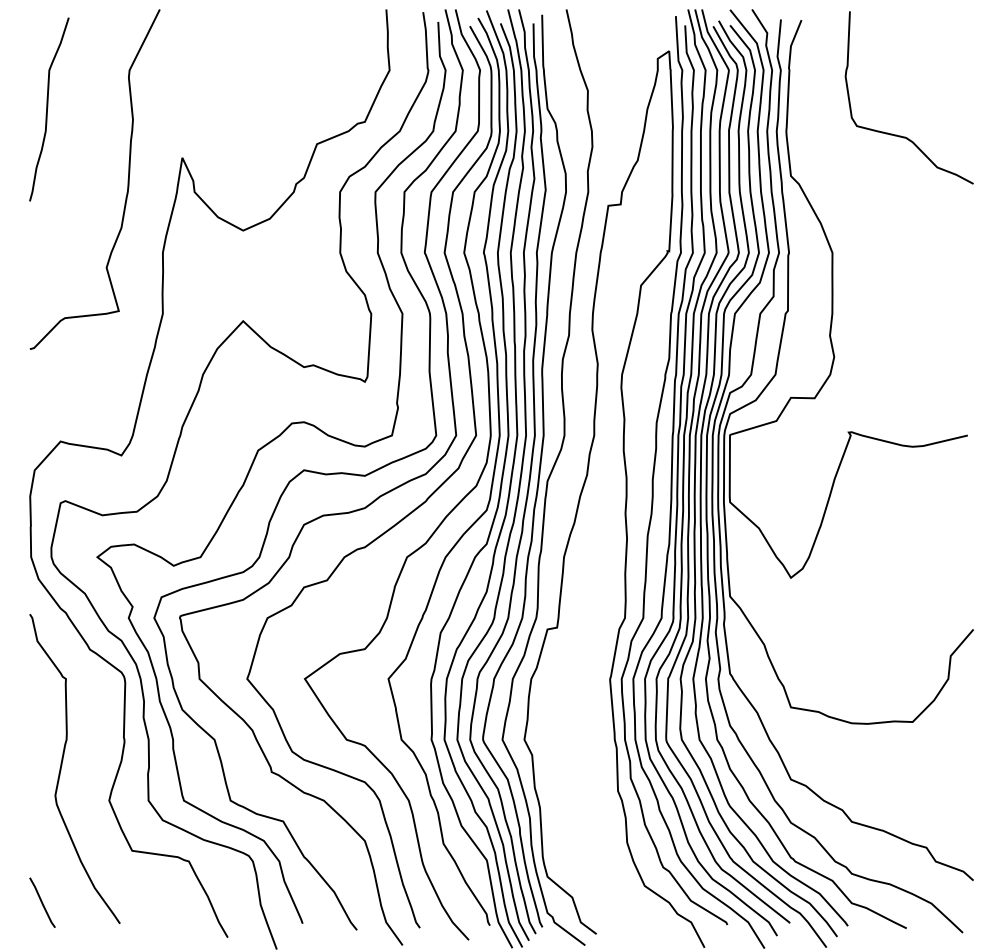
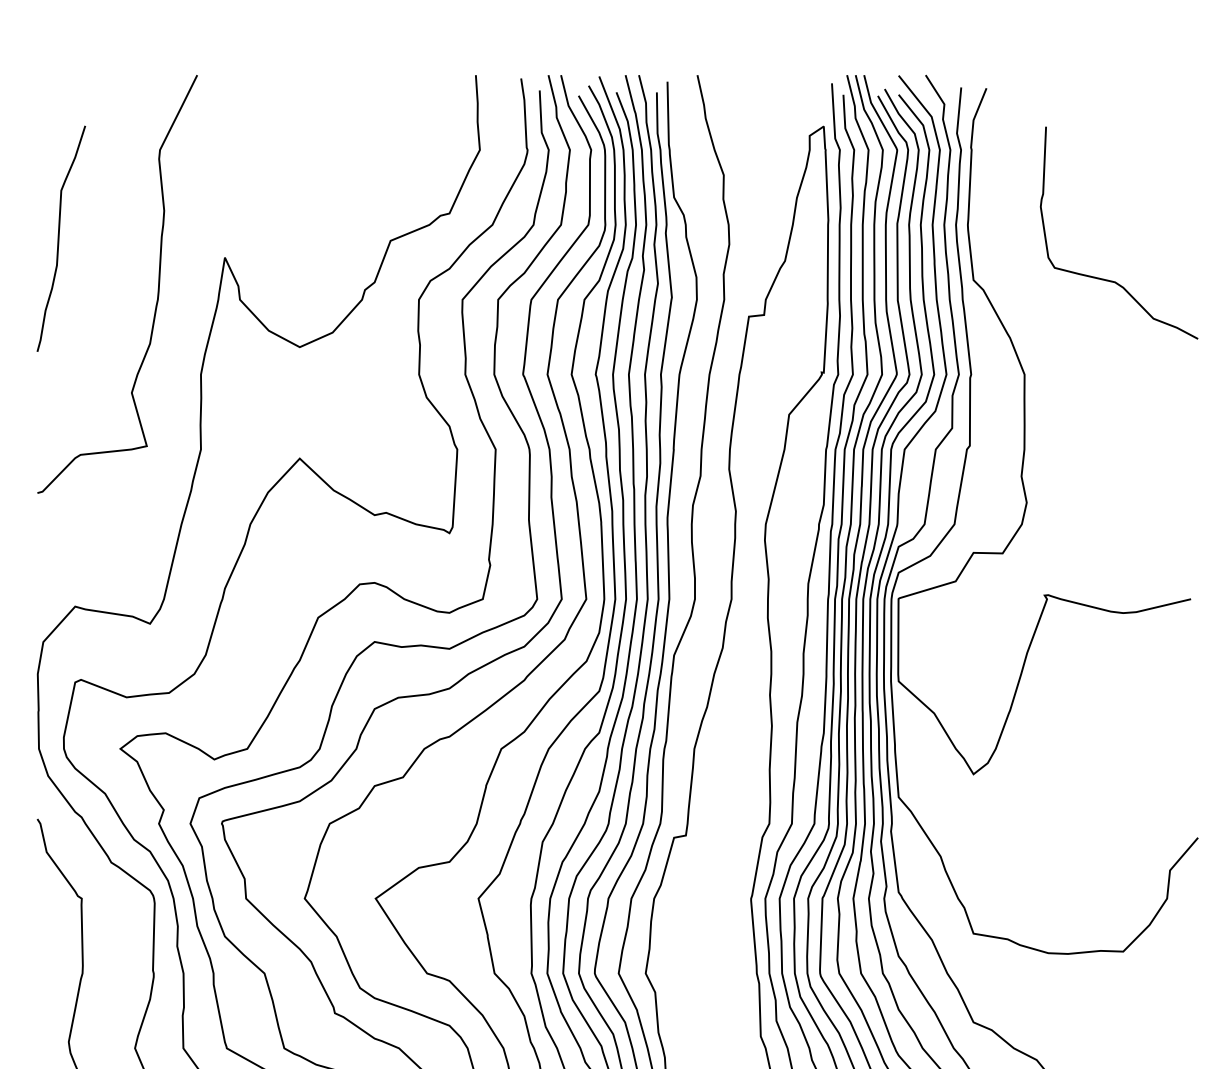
curve: (47, 109) -> (59, 238), moved
curve: (901, 135) -> (1109, 279), moved

